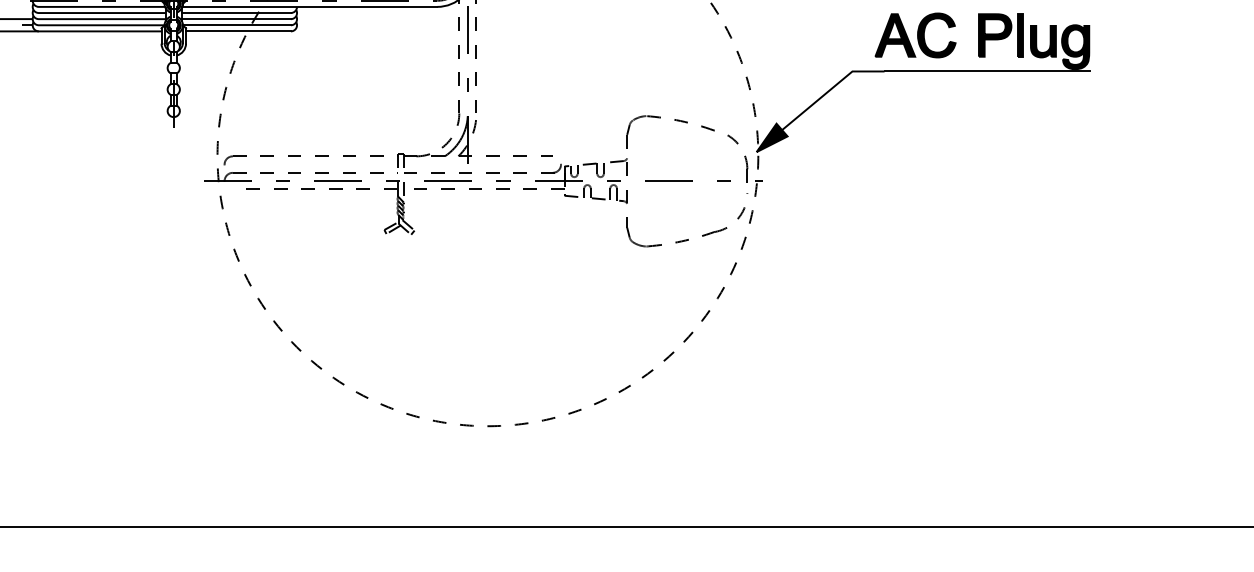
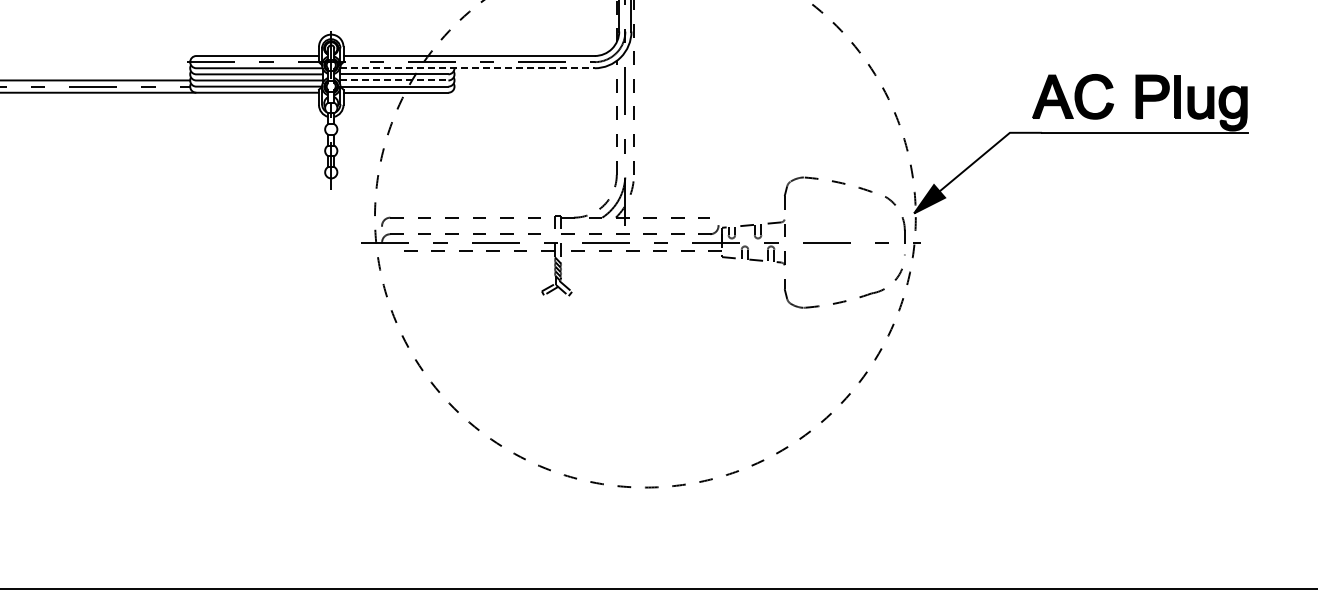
line: (310, 7) -> (467, 68), solid -> dashed
line: (237, 19) -> (394, 80), solid -> dashed

